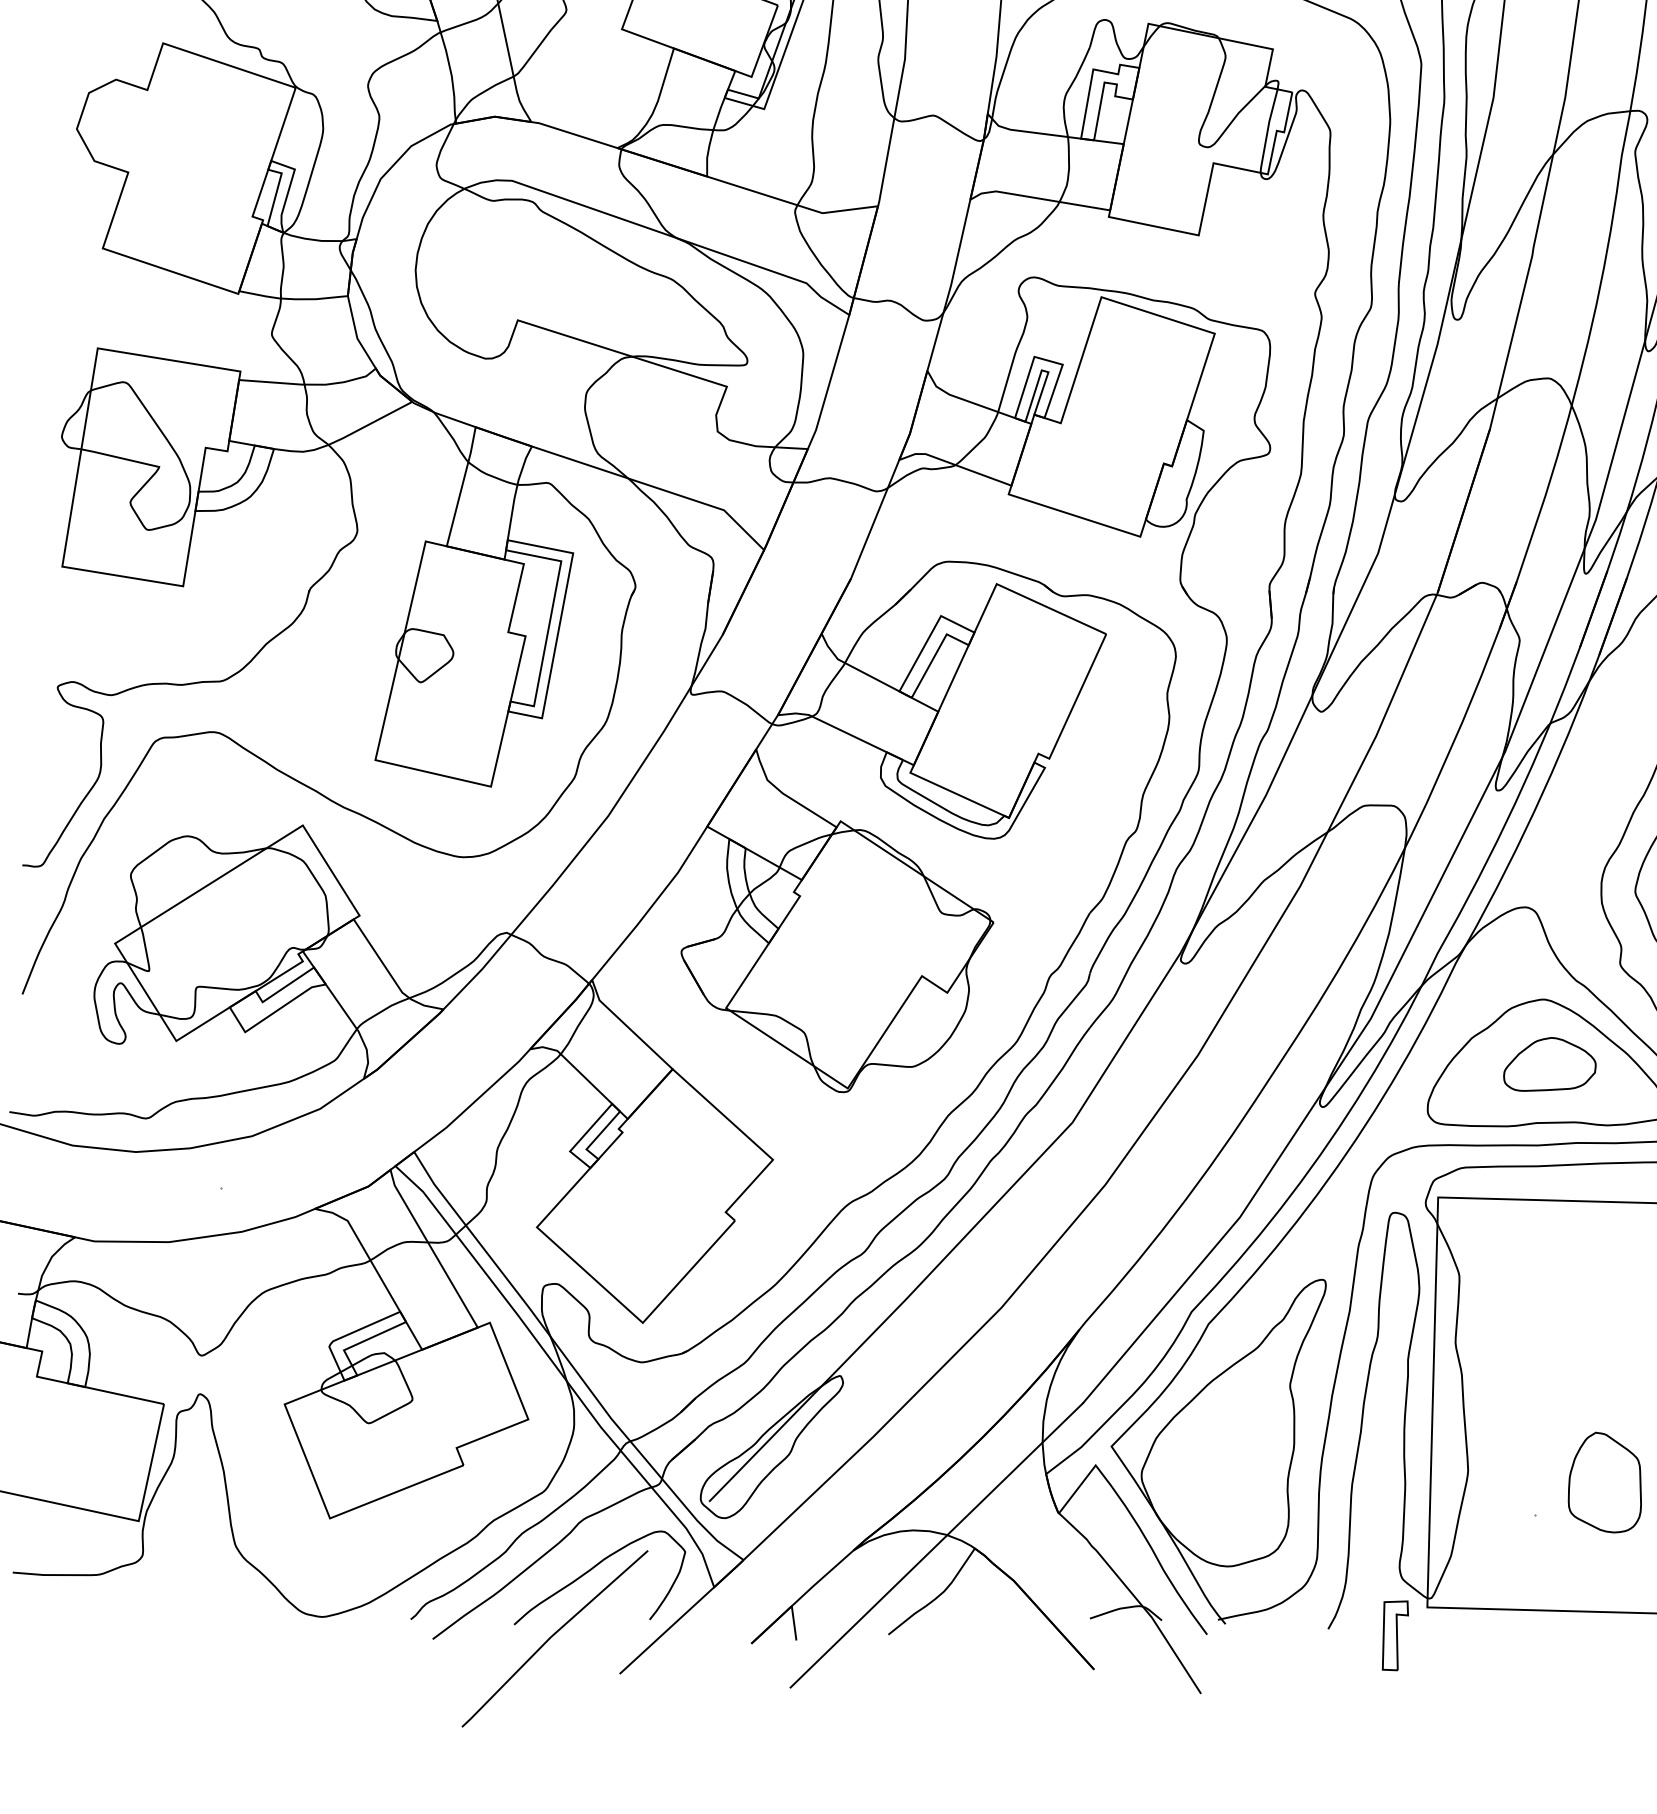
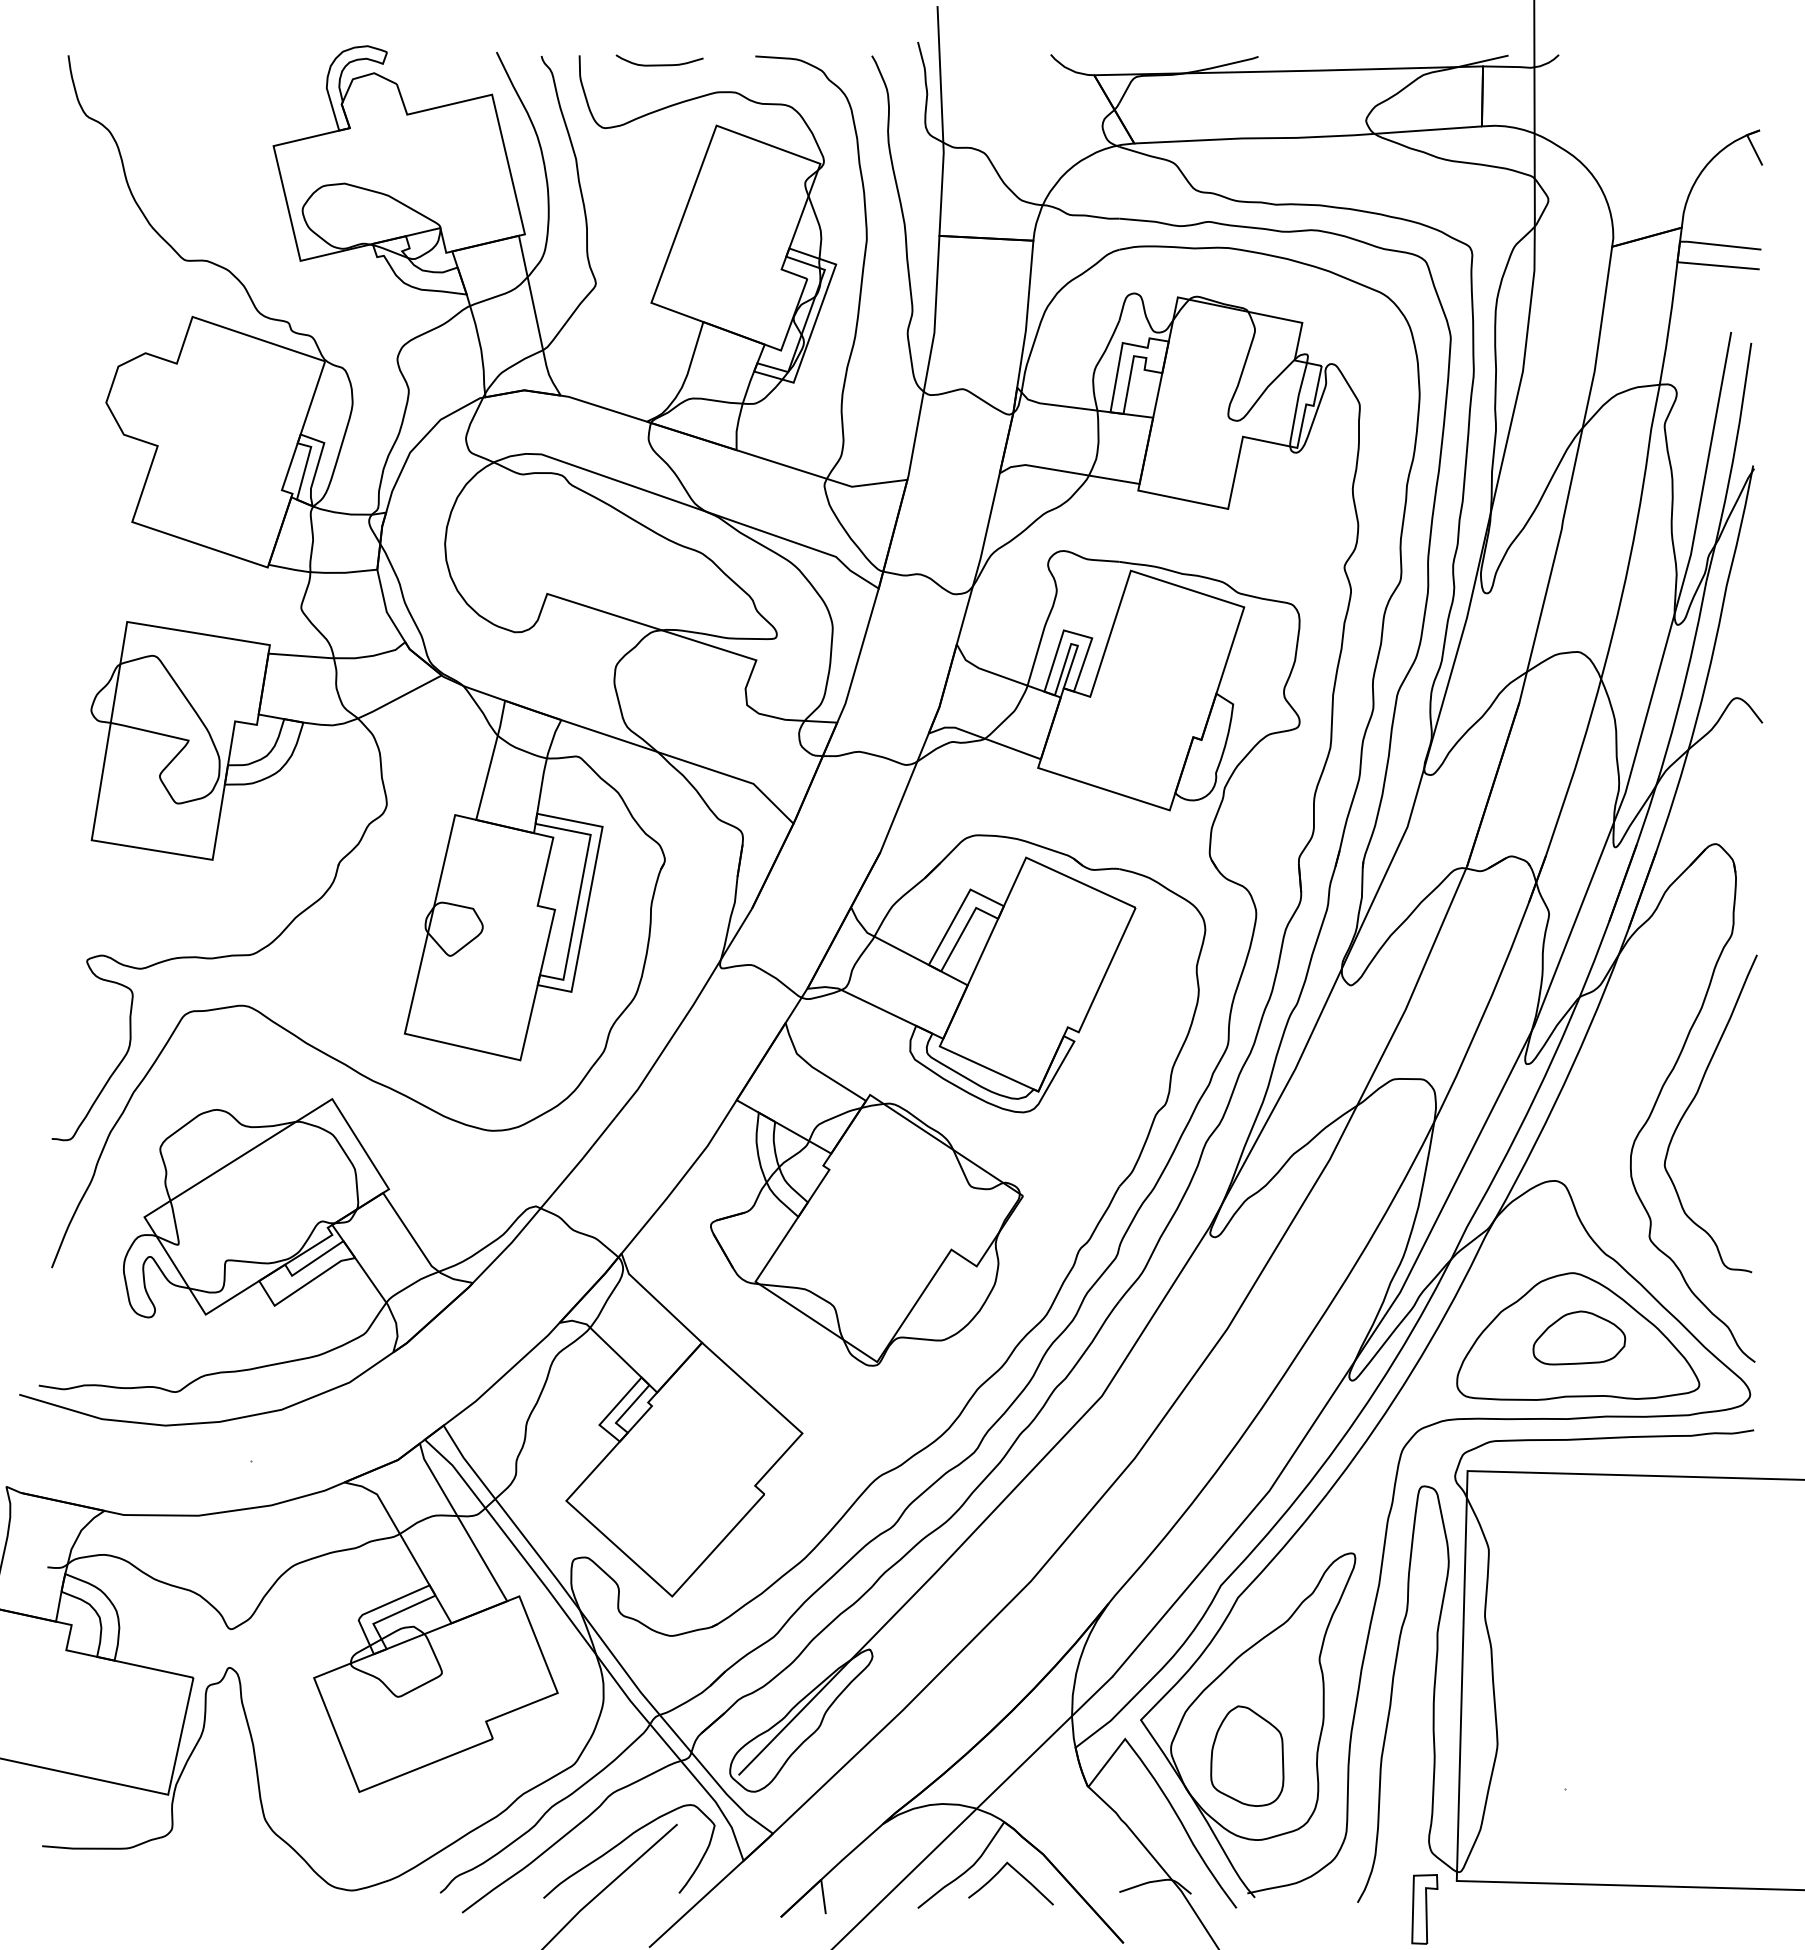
part: (1605, 1481) -> (1247, 1755), moved
curve: (989, 1600) -> (1018, 1874), added

